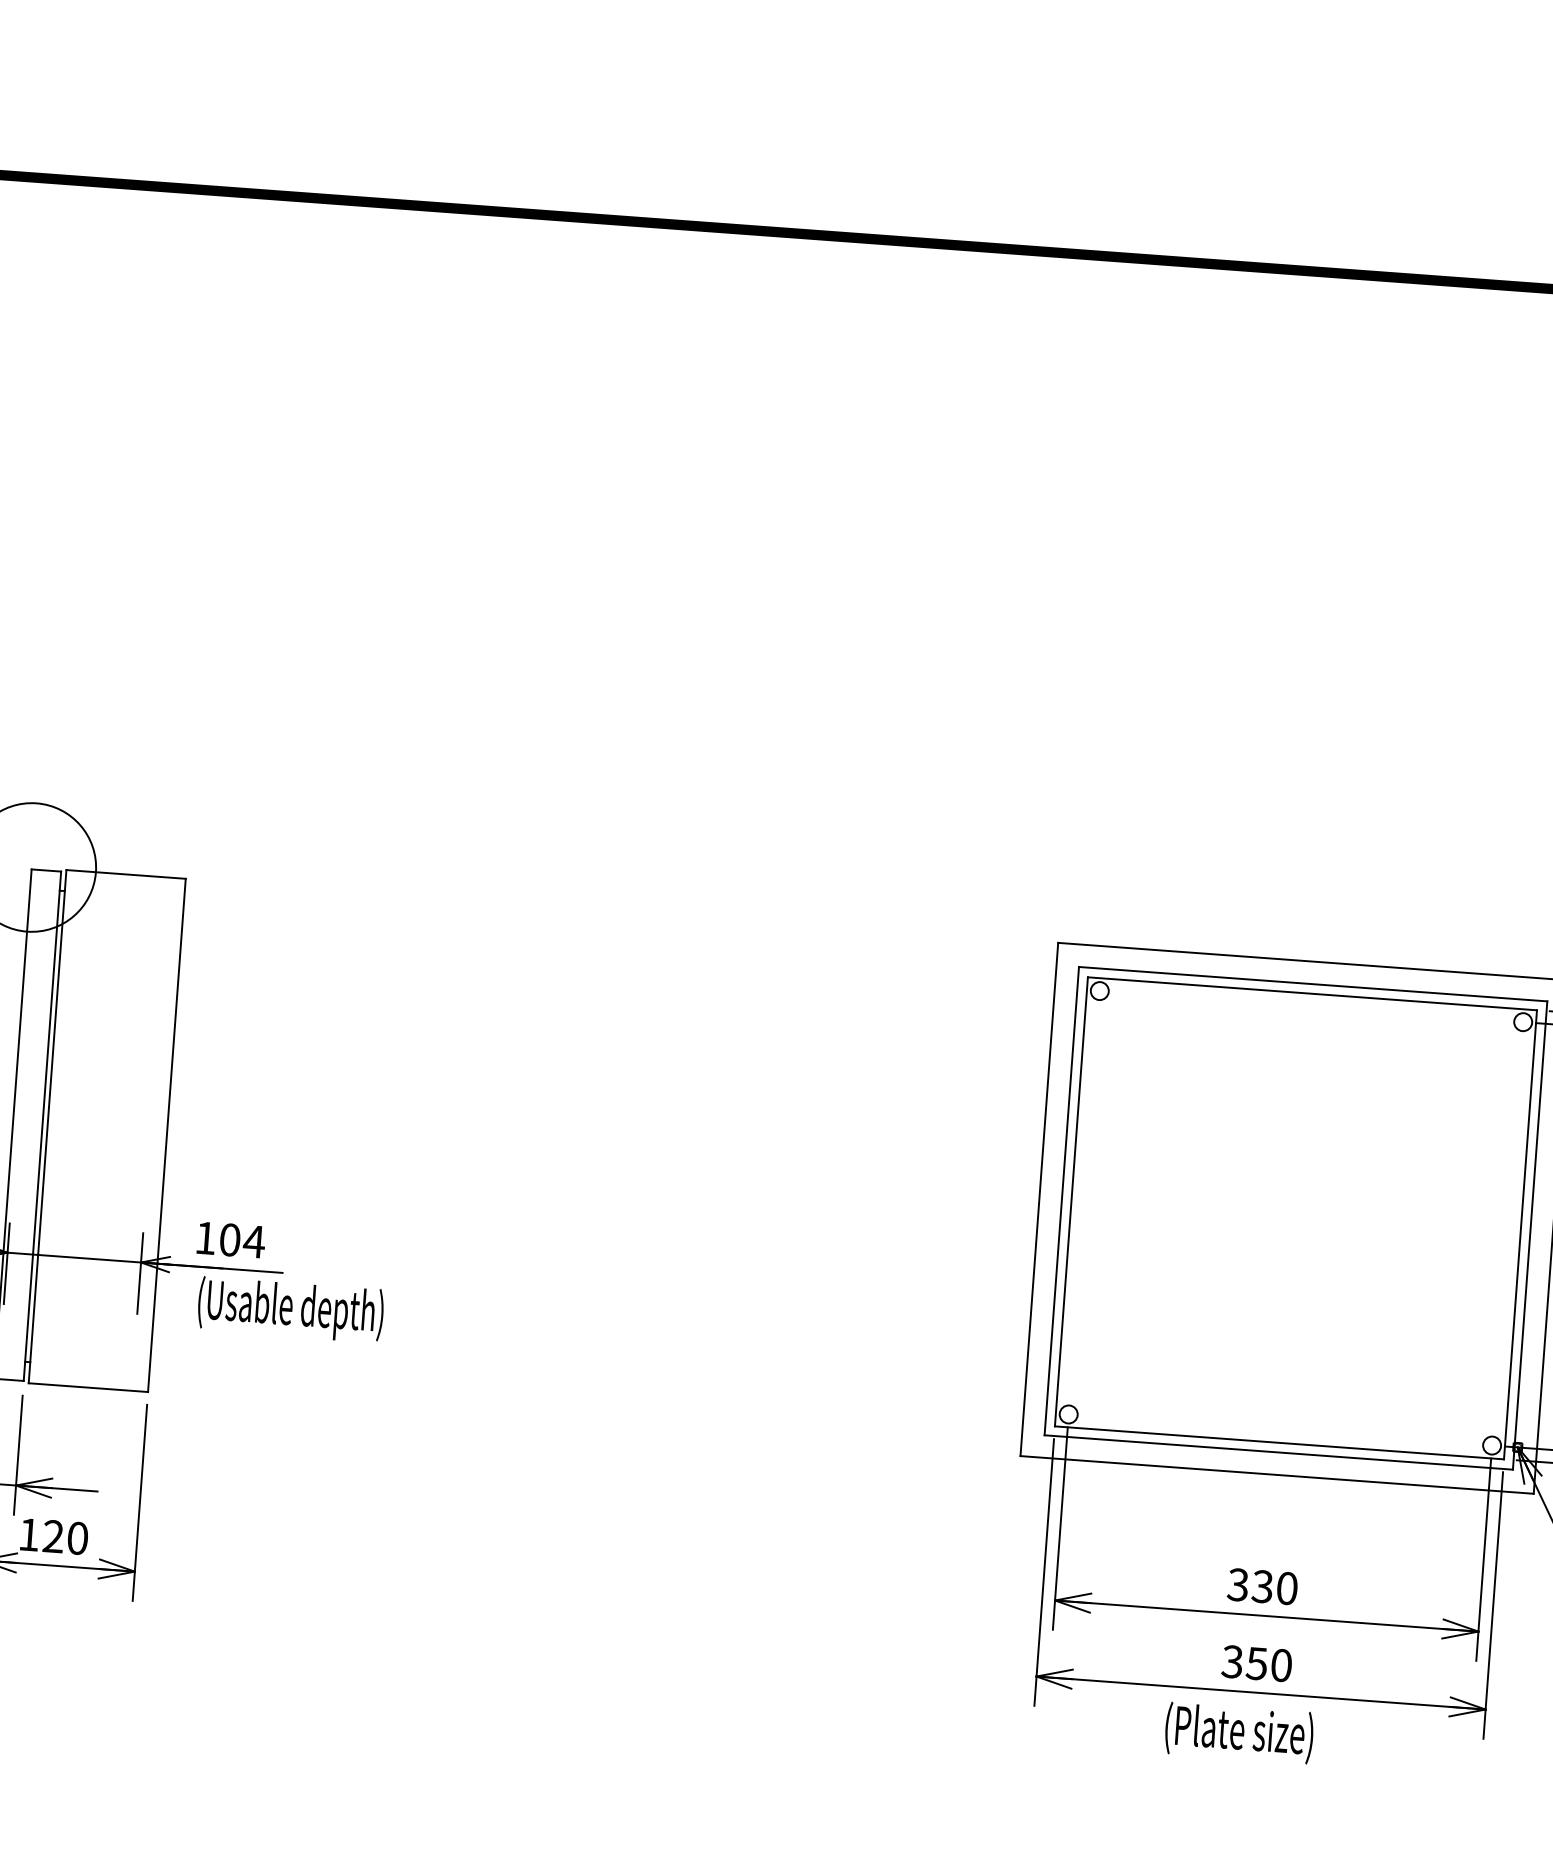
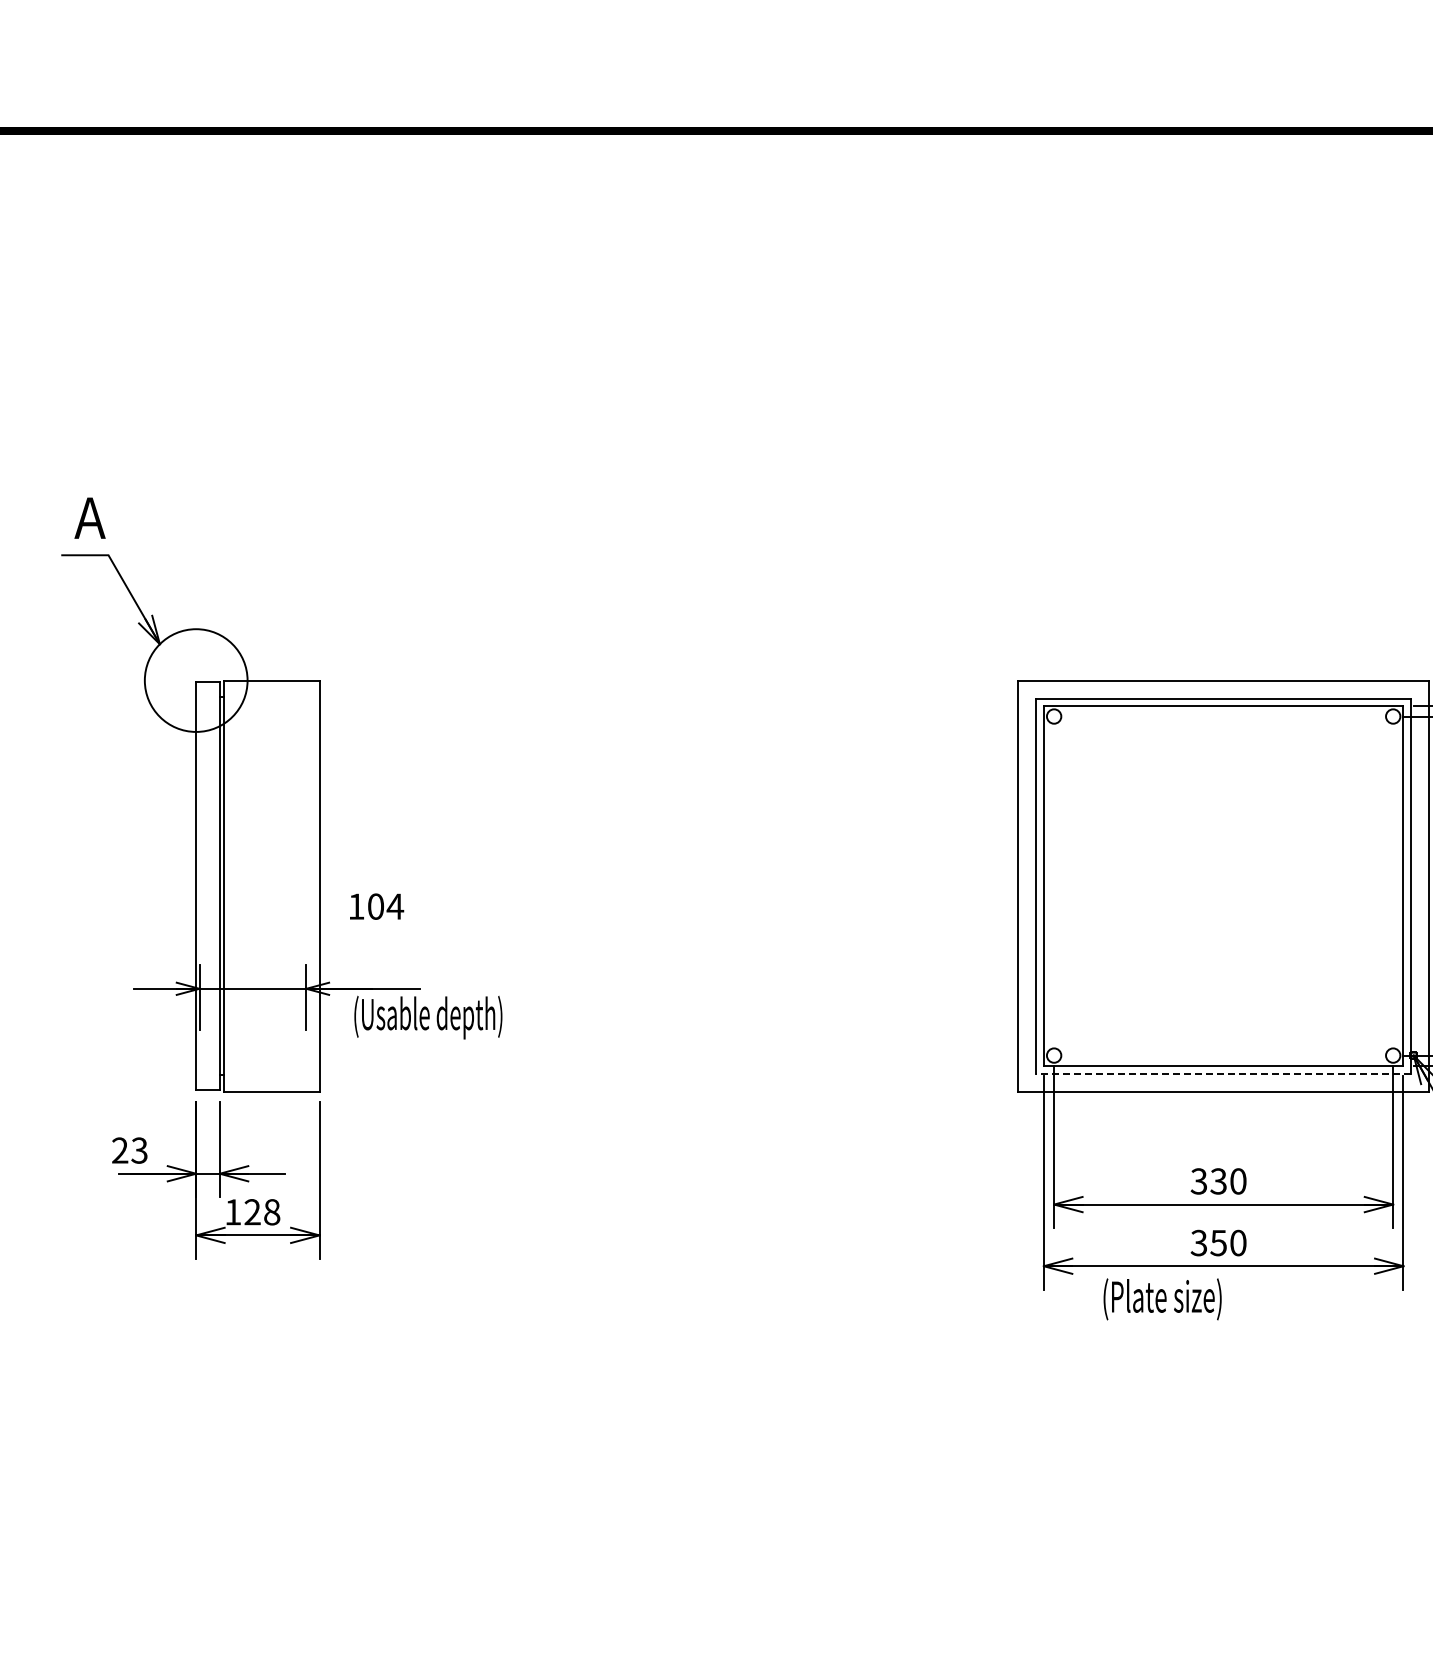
text: (232, 1239) -> (377, 906), moved
line: (1278, 1452) -> (1223, 1073), solid -> dashed
text: (78, 1538) -> (272, 1212), 120 -> 128
text: (1239, 1733) -> (1162, 1299), moved

